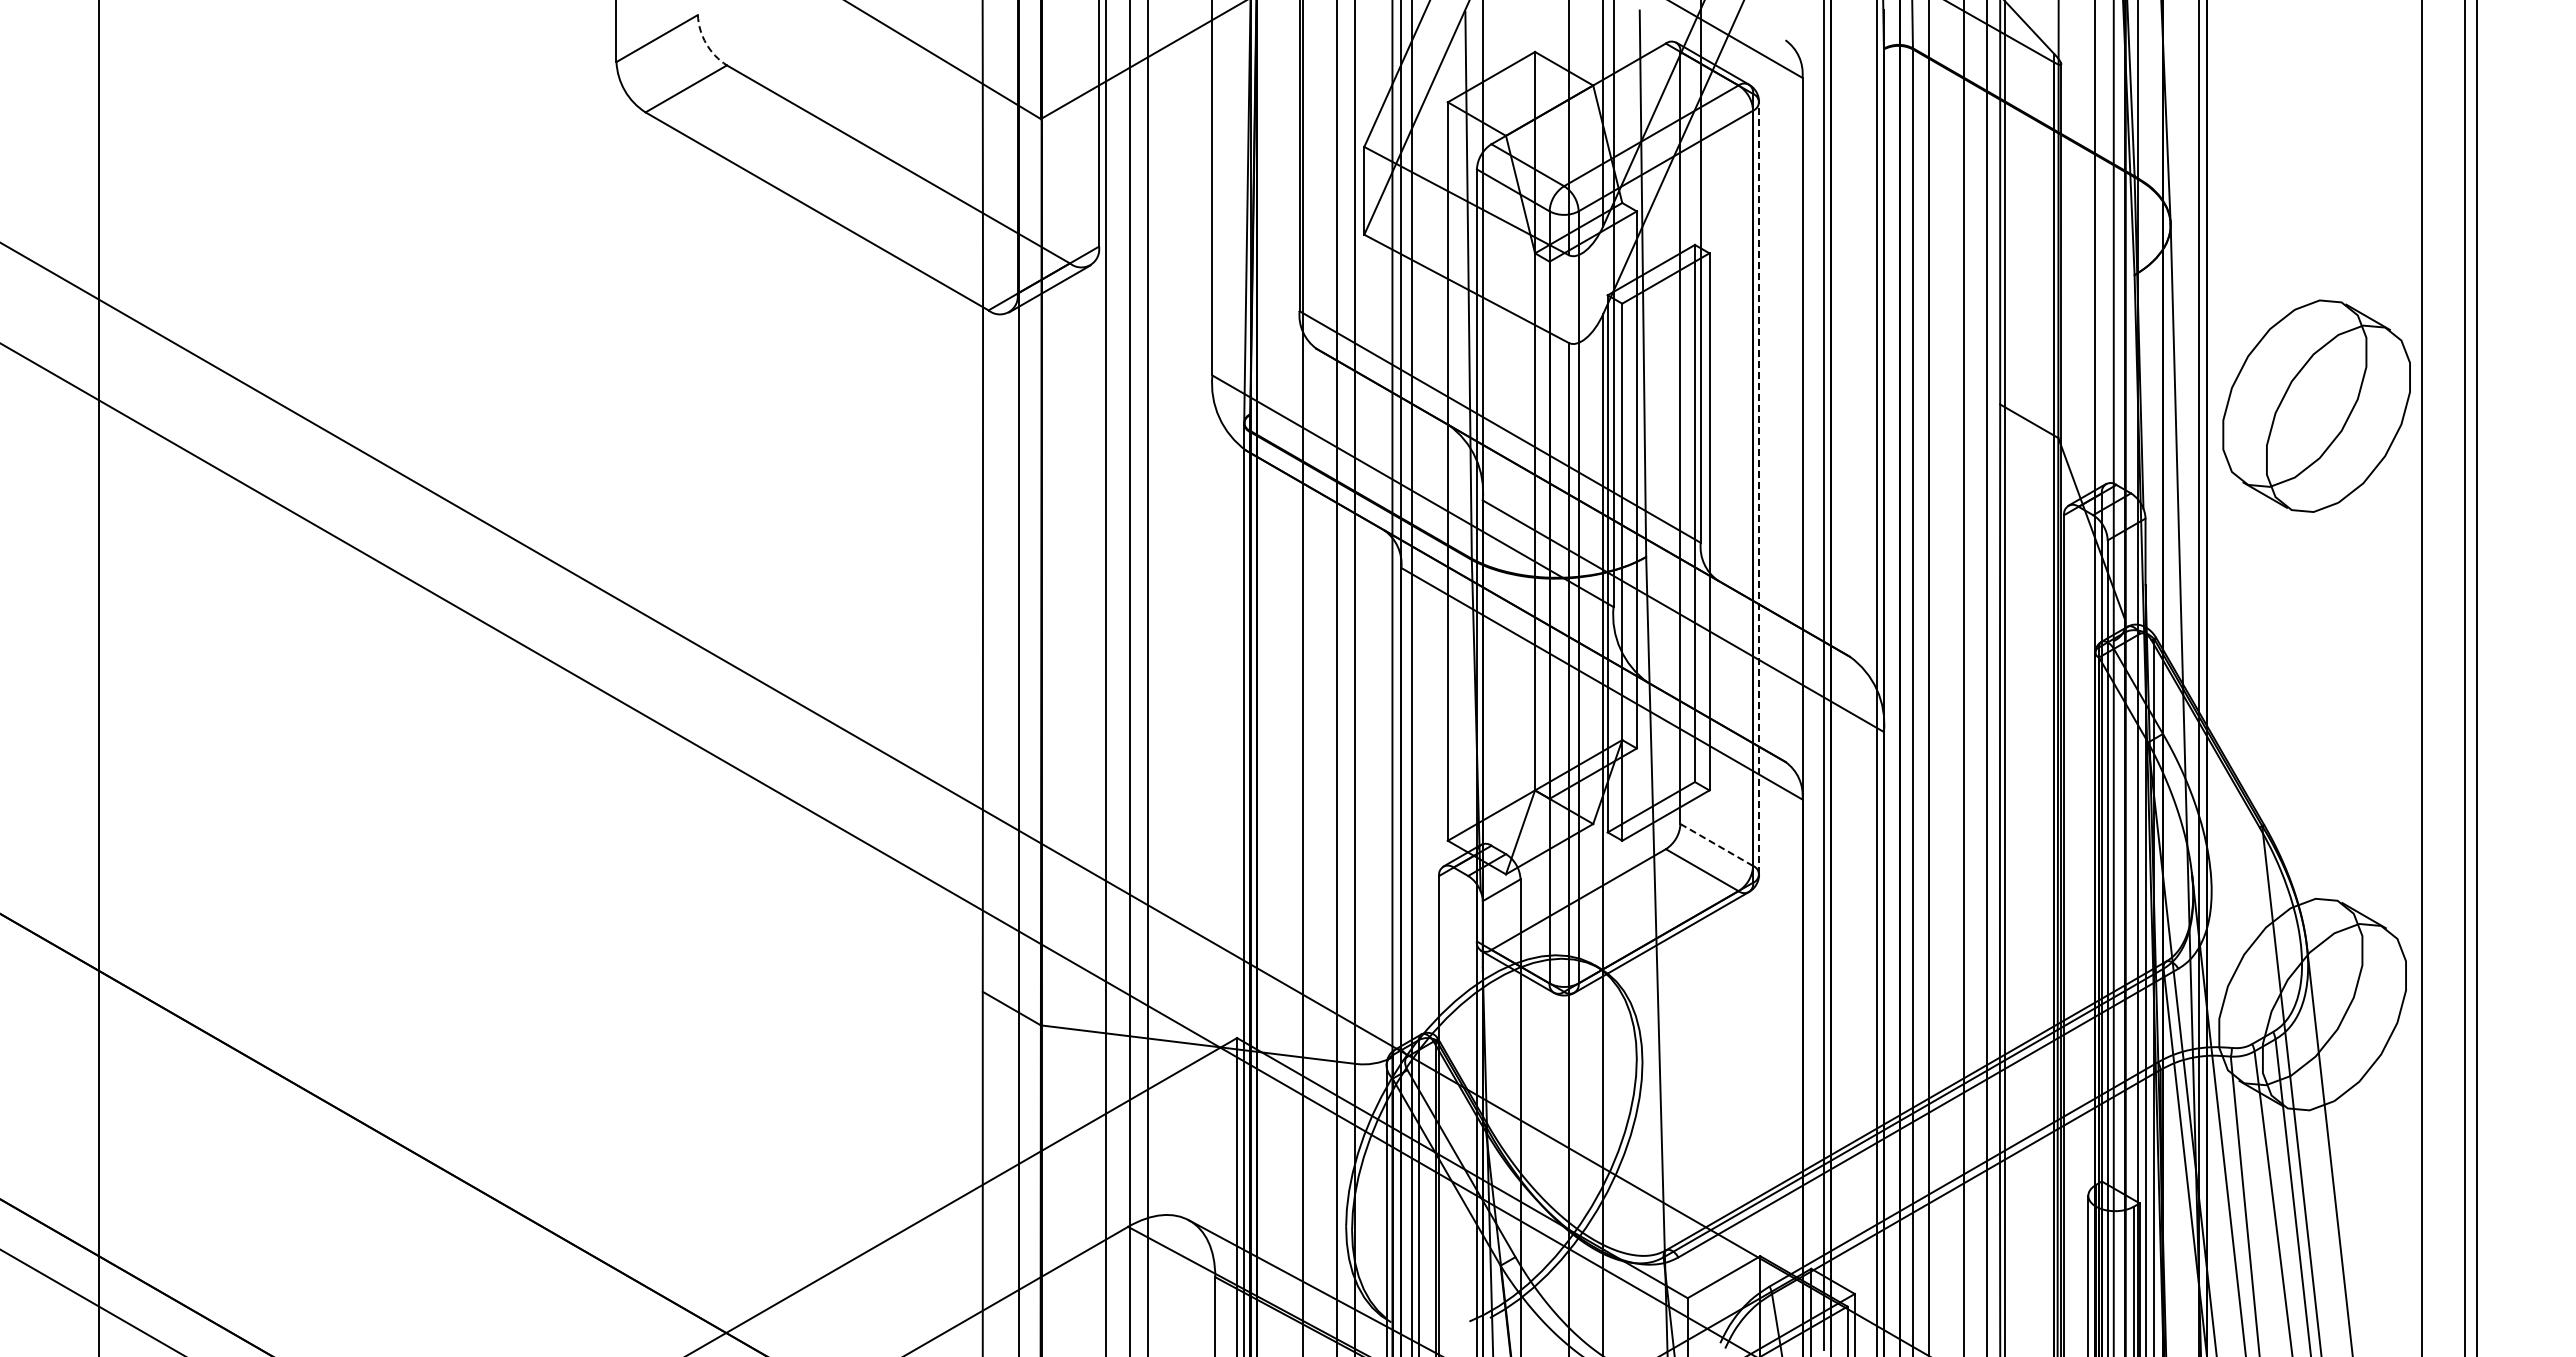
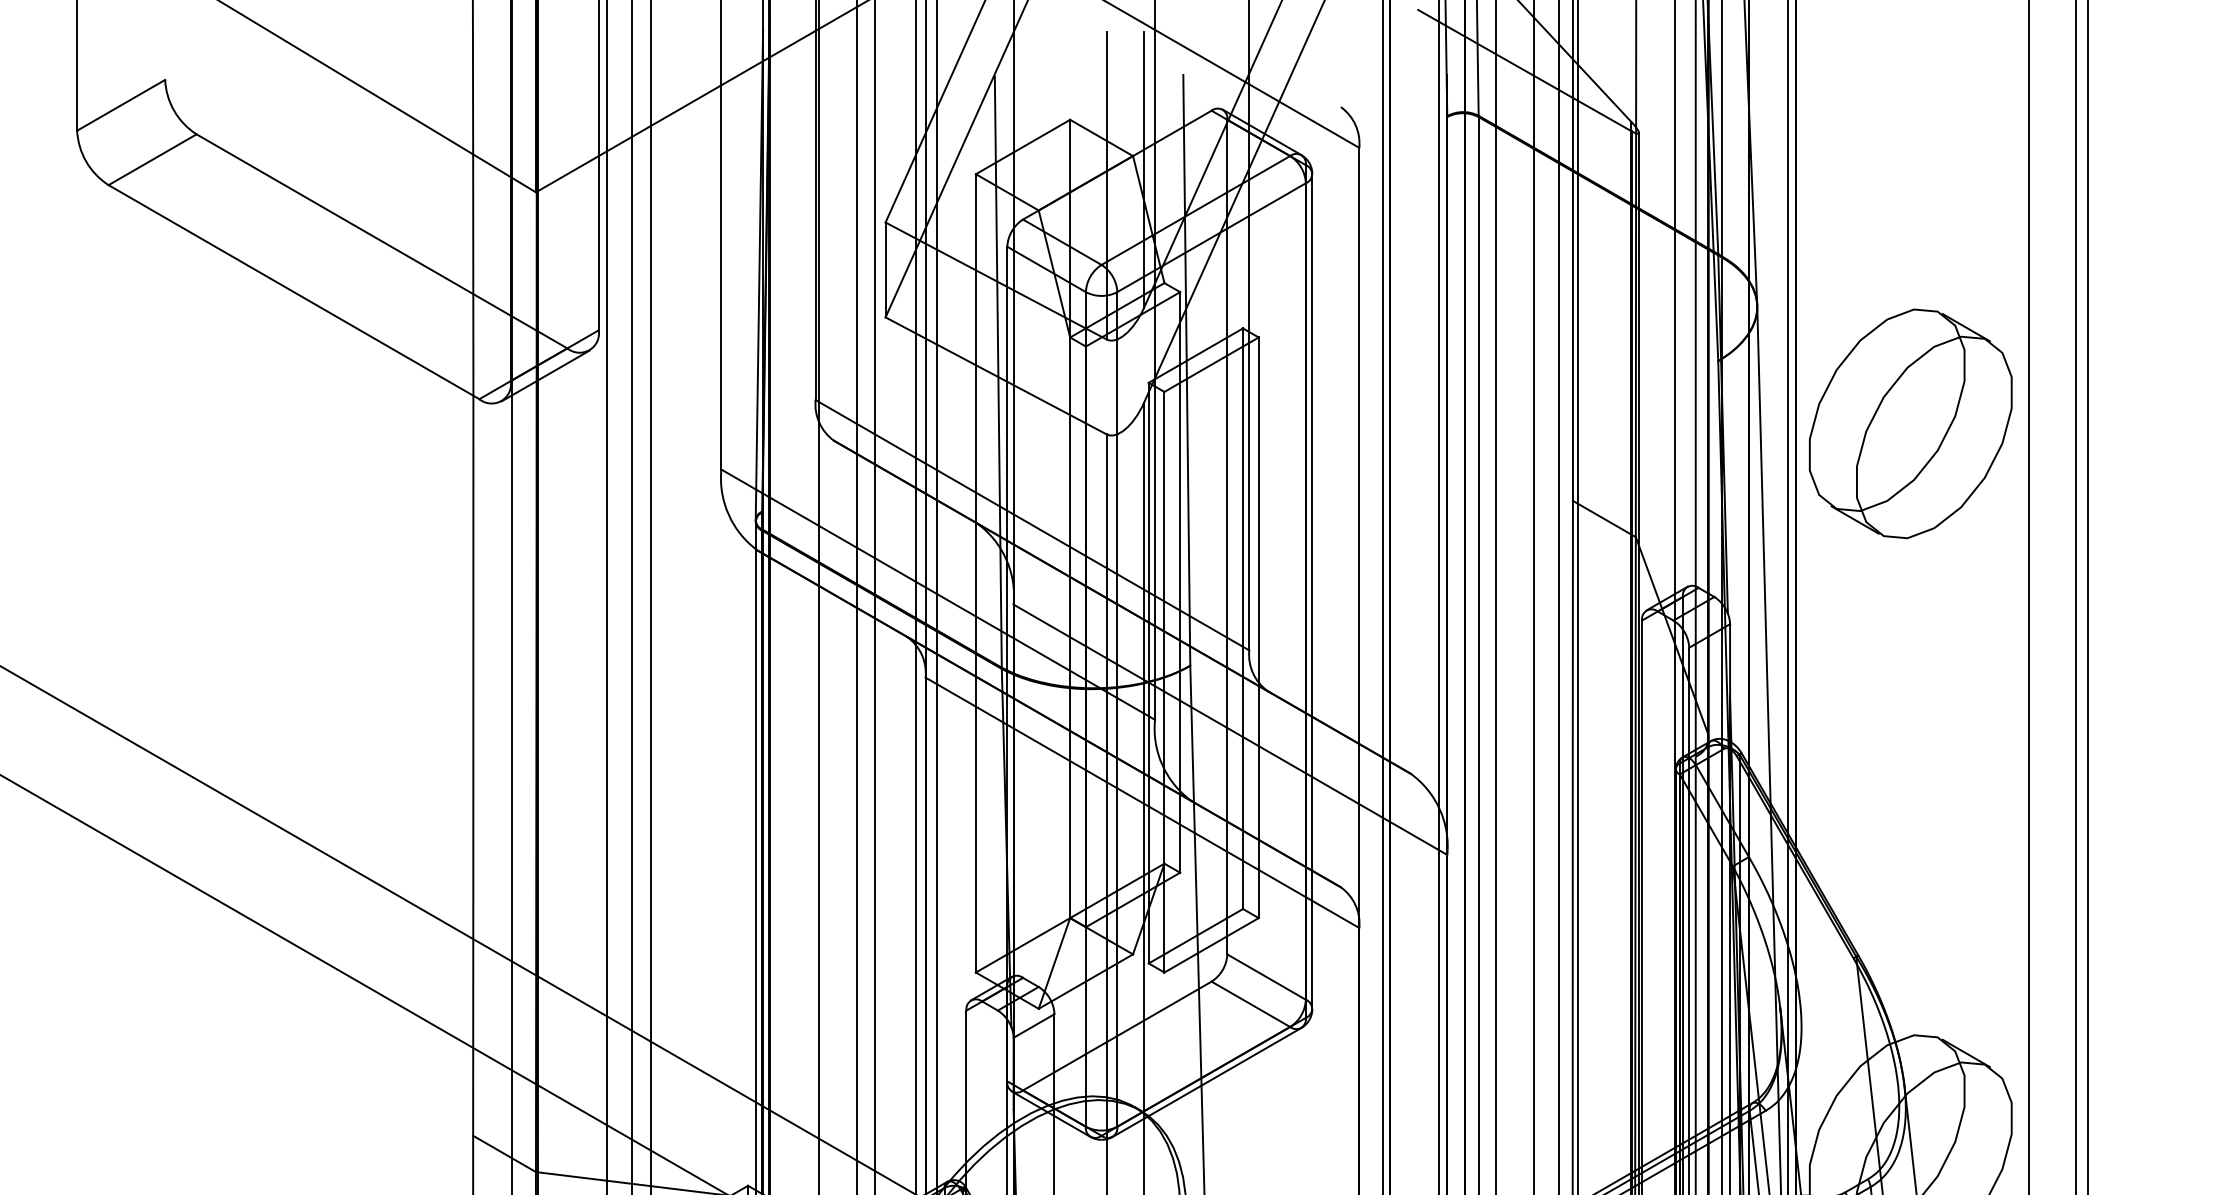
arc: (706, 43) -> (174, 110), dashed -> solid
part: (2316, 405) -> (1910, 423), moved
line: (1759, 487) -> (1312, 590), dashed -> solid
line: (1716, 845) -> (1266, 977), dashed -> solid

